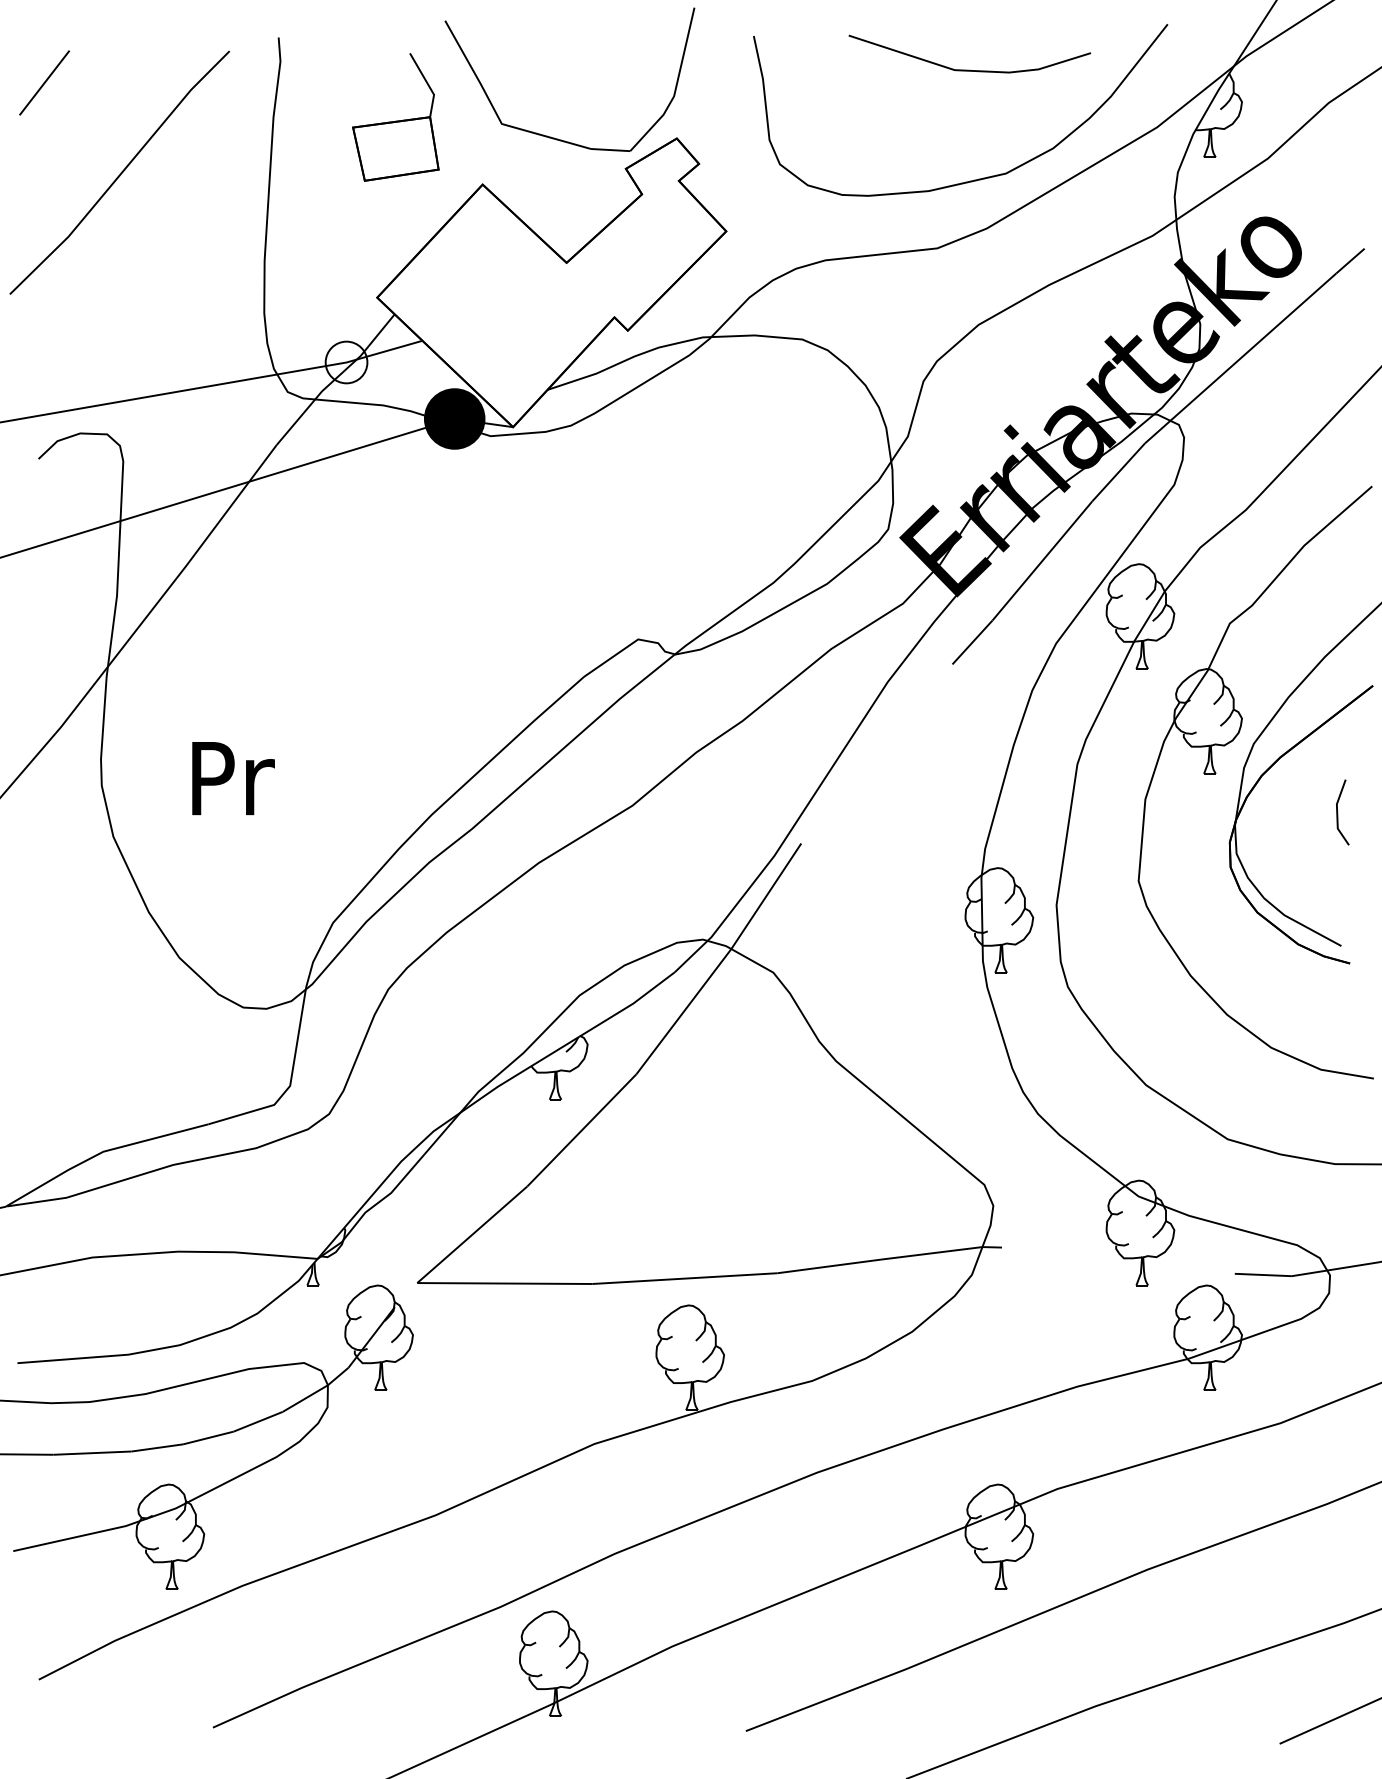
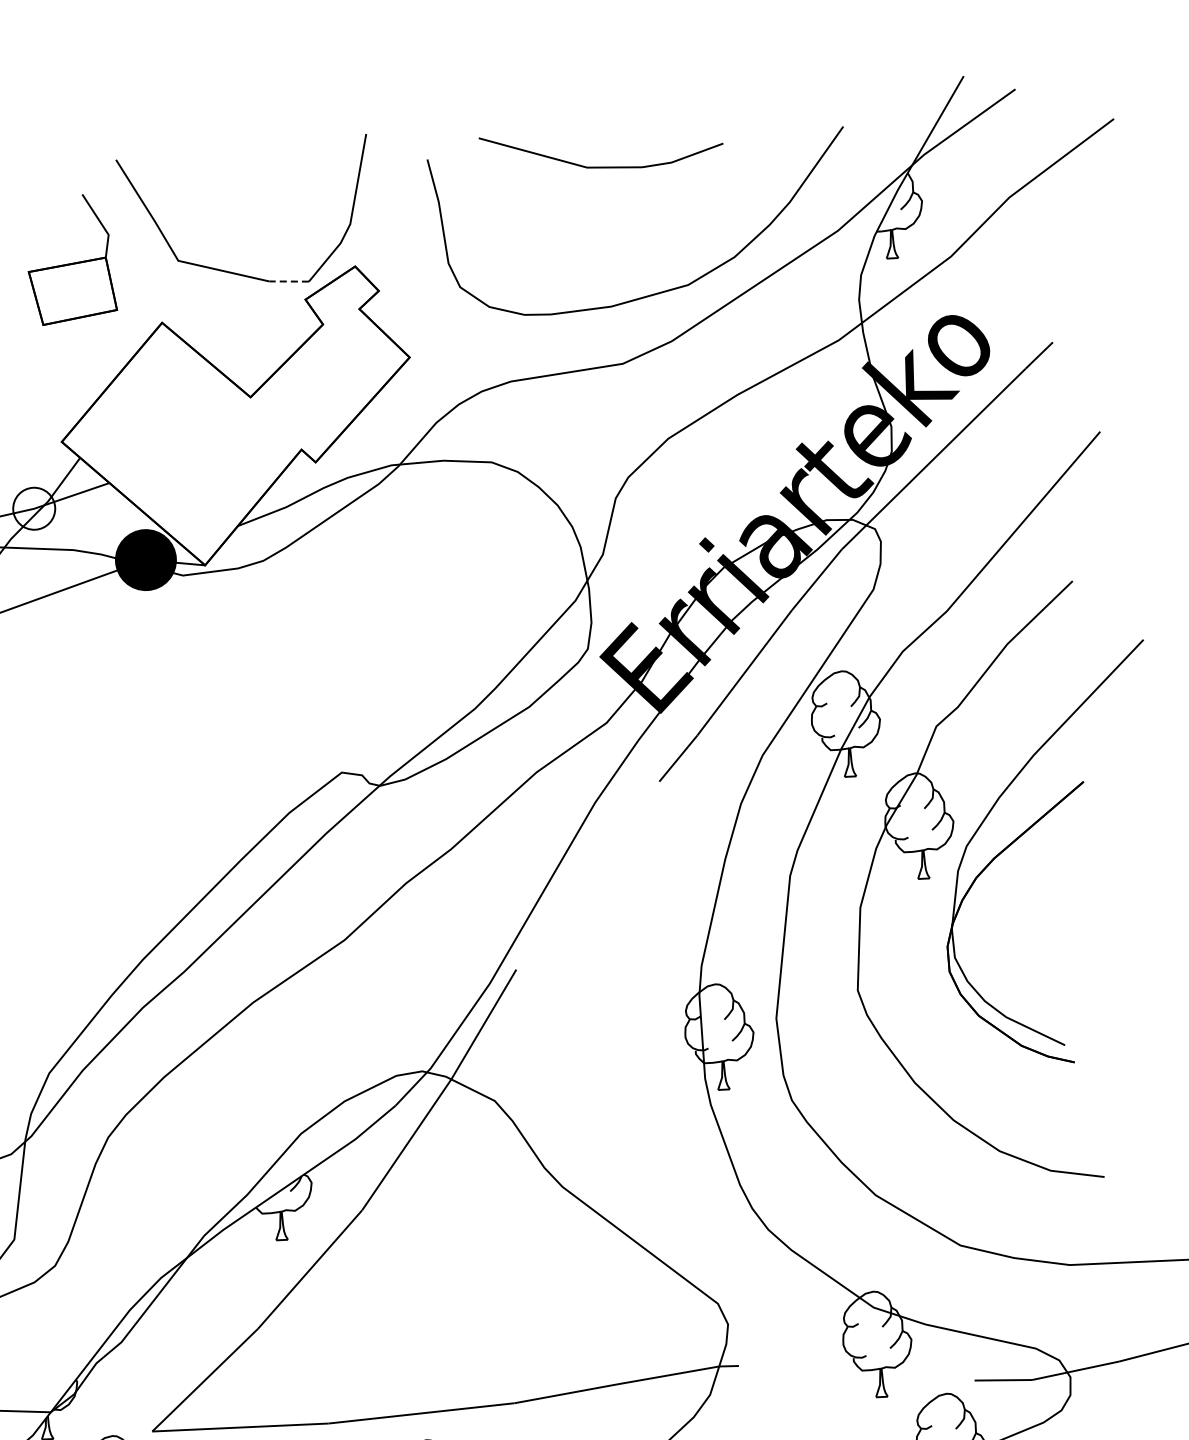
line: (969, 69) -> (601, 166), moved
line: (610, 150) -> (289, 281), solid -> dashed
line: (1338, 812) -> (1055, 911), removed

